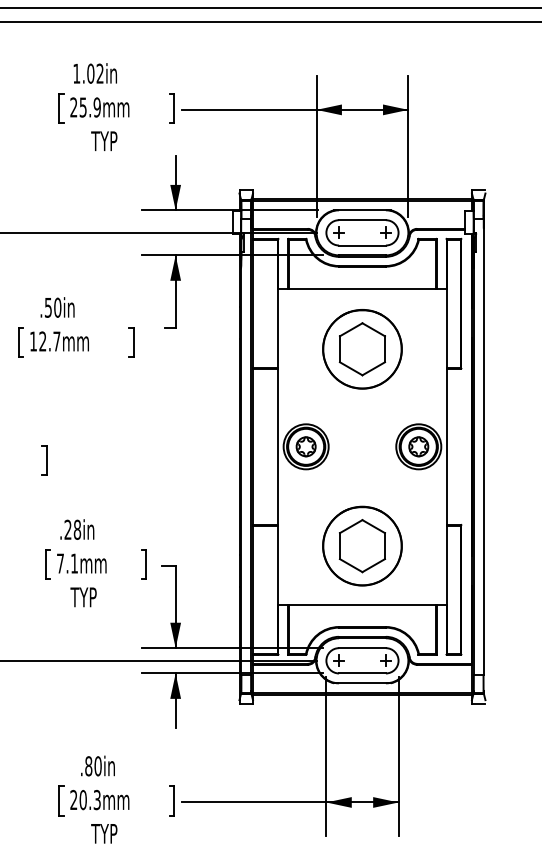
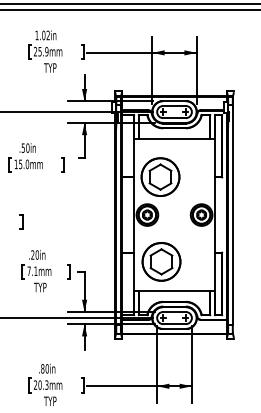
text: (50, 341) -> (24, 164), 12.7mm -> 15.0mm
part: (362, 347) -> (160, 176), moved
text: (77, 528) -> (37, 254), .28in -> .20in
part: (362, 545) -> (161, 261), moved

